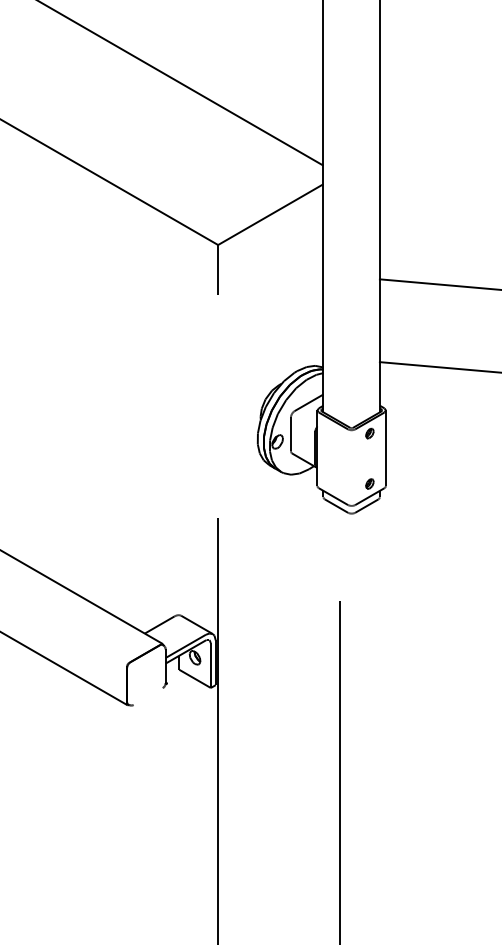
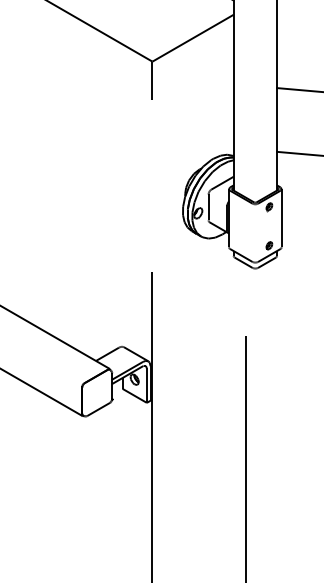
line: (147, 696) -> (98, 409), added

